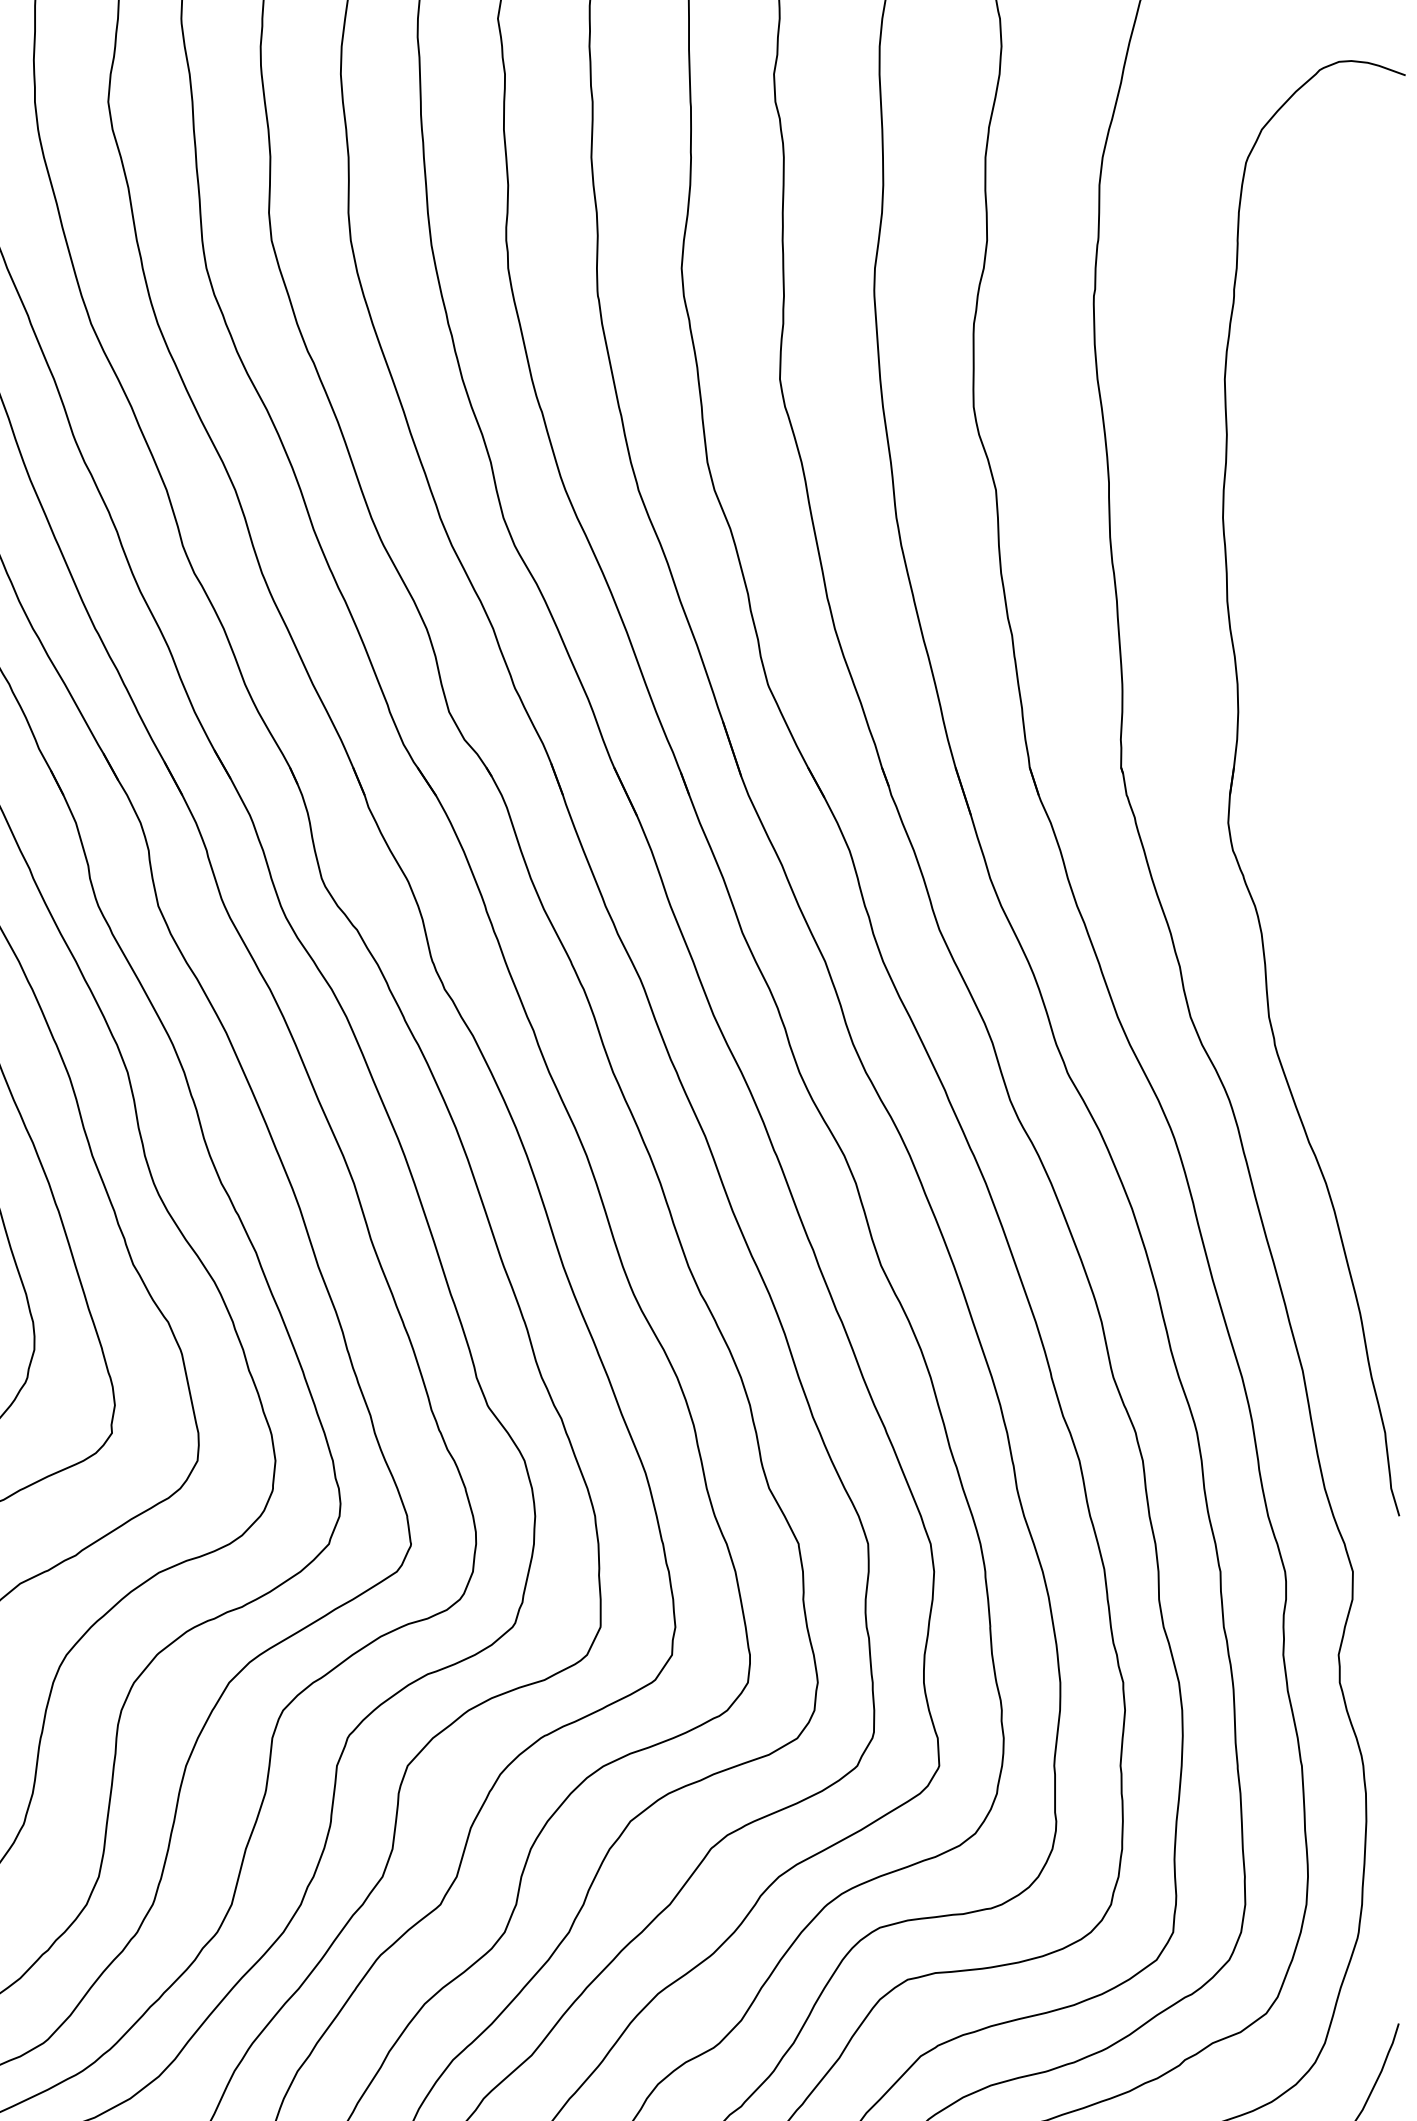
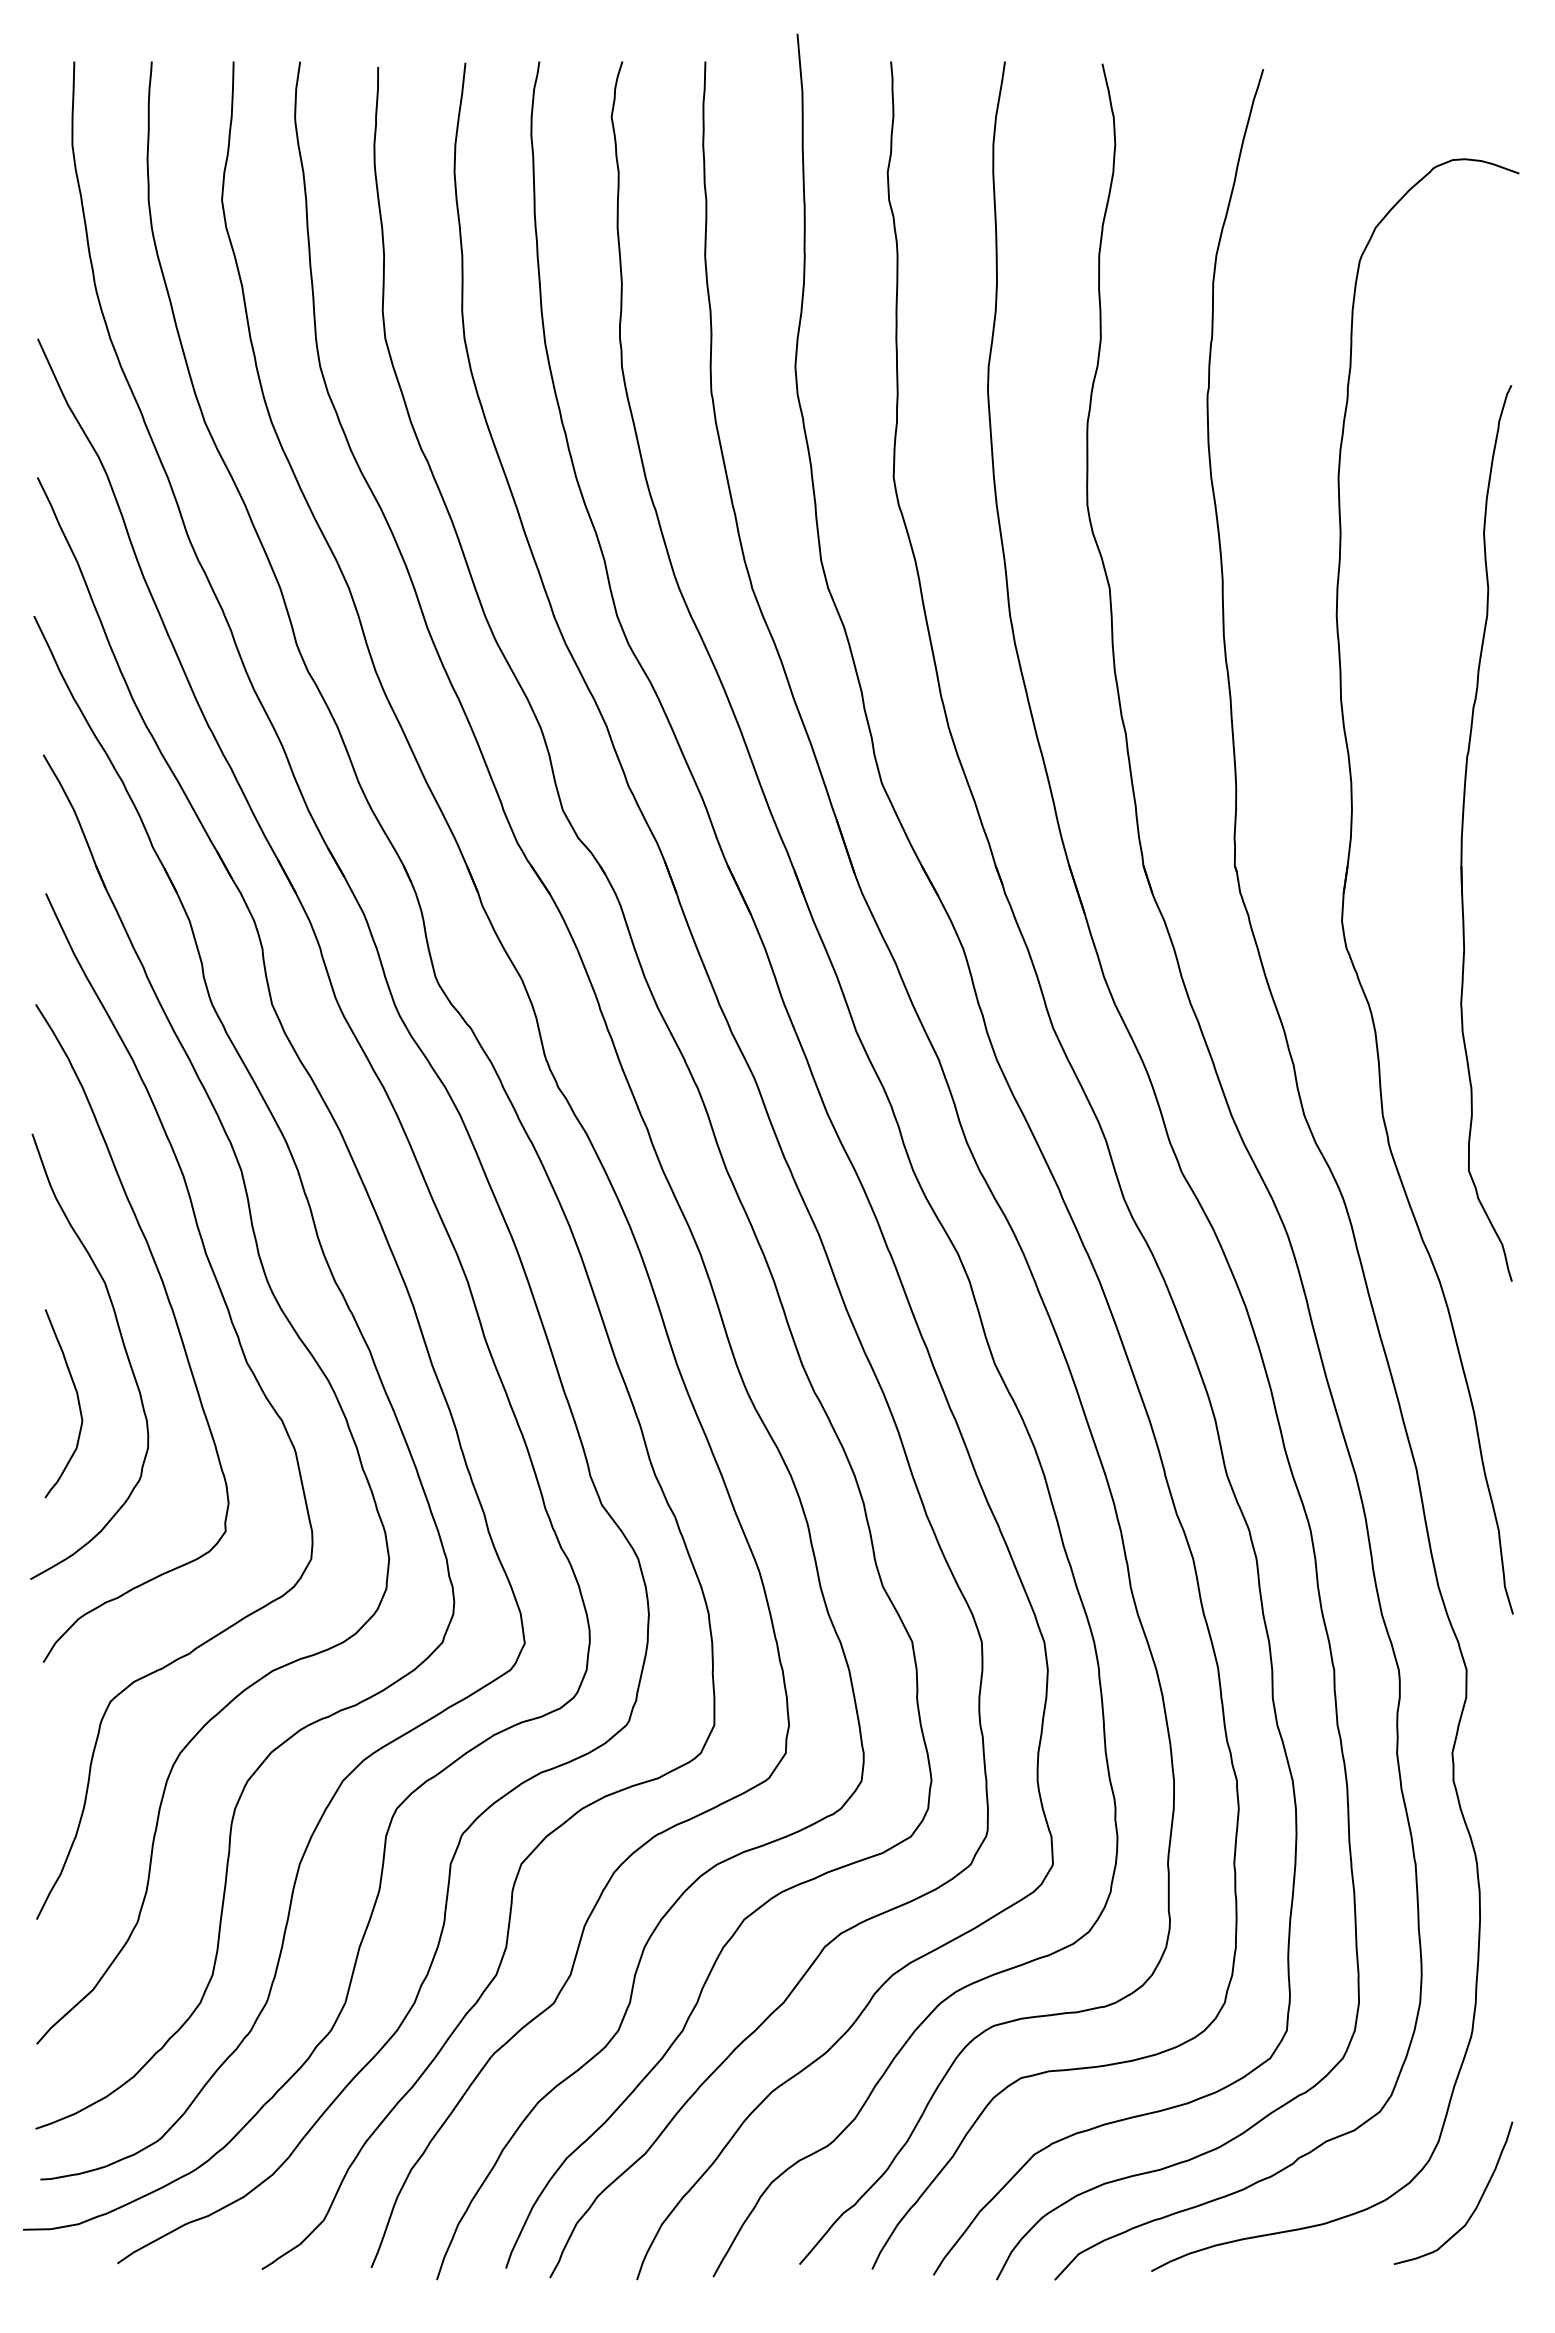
part: (1349, 733) -> (1463, 831), added

